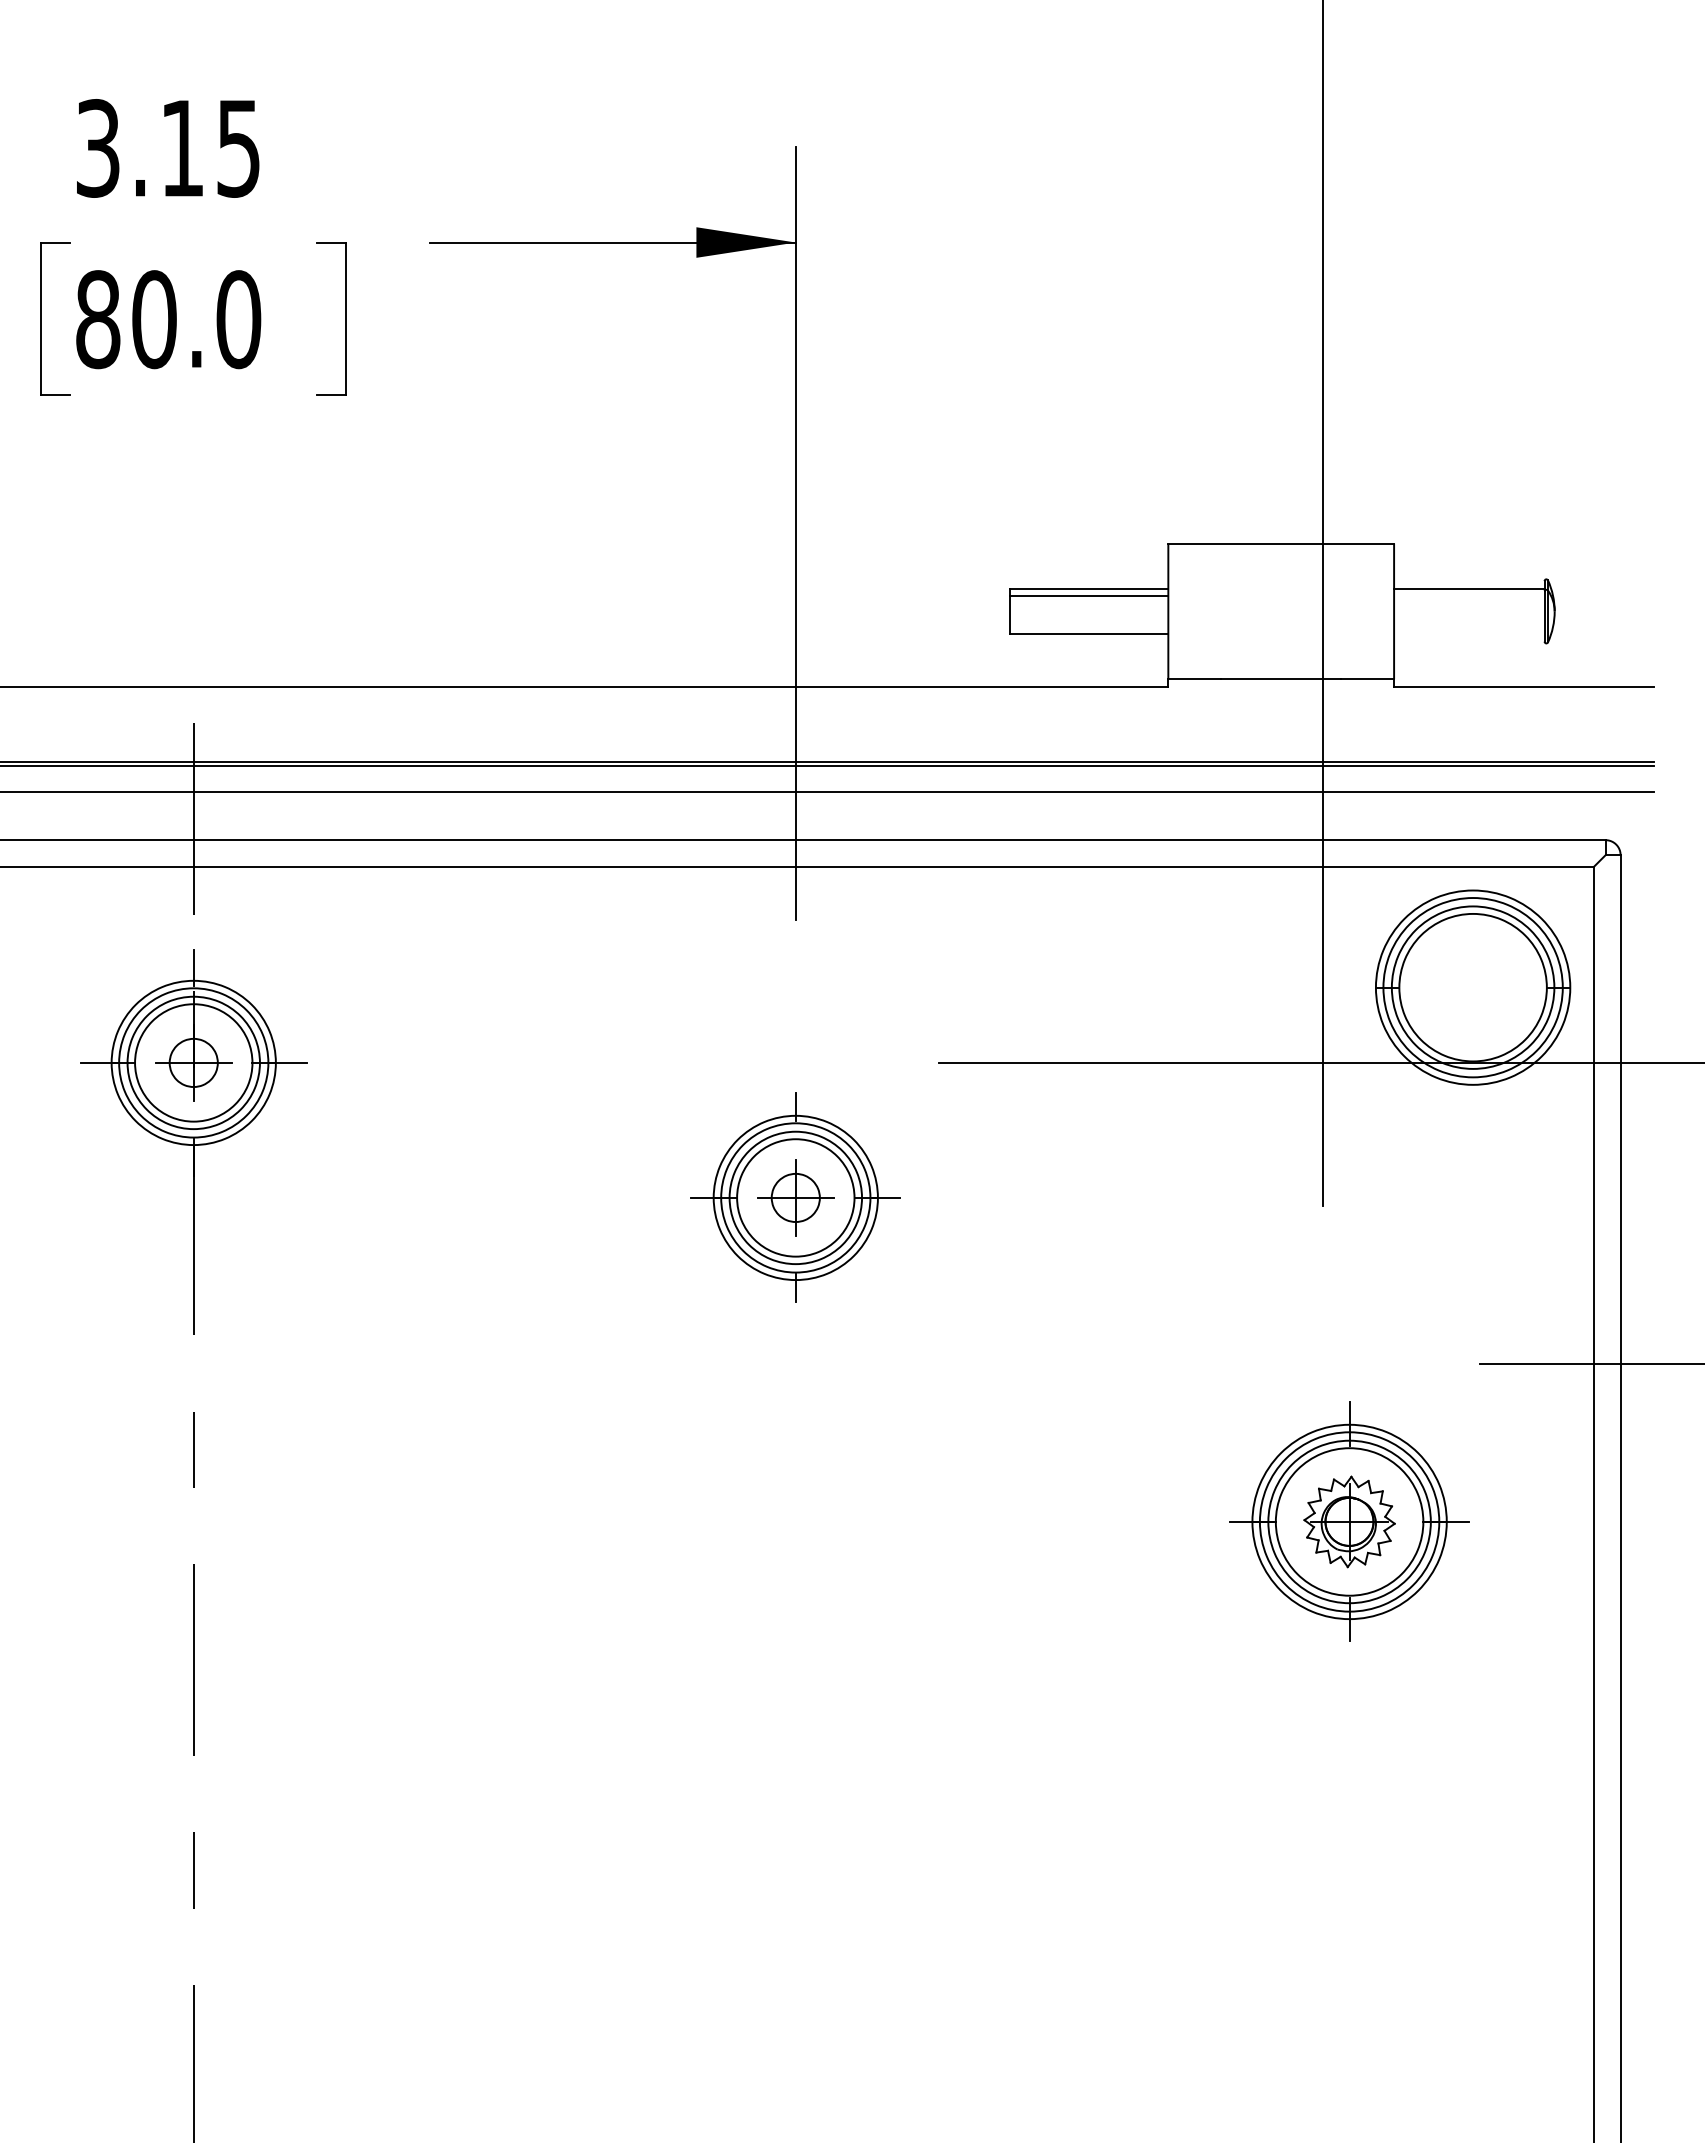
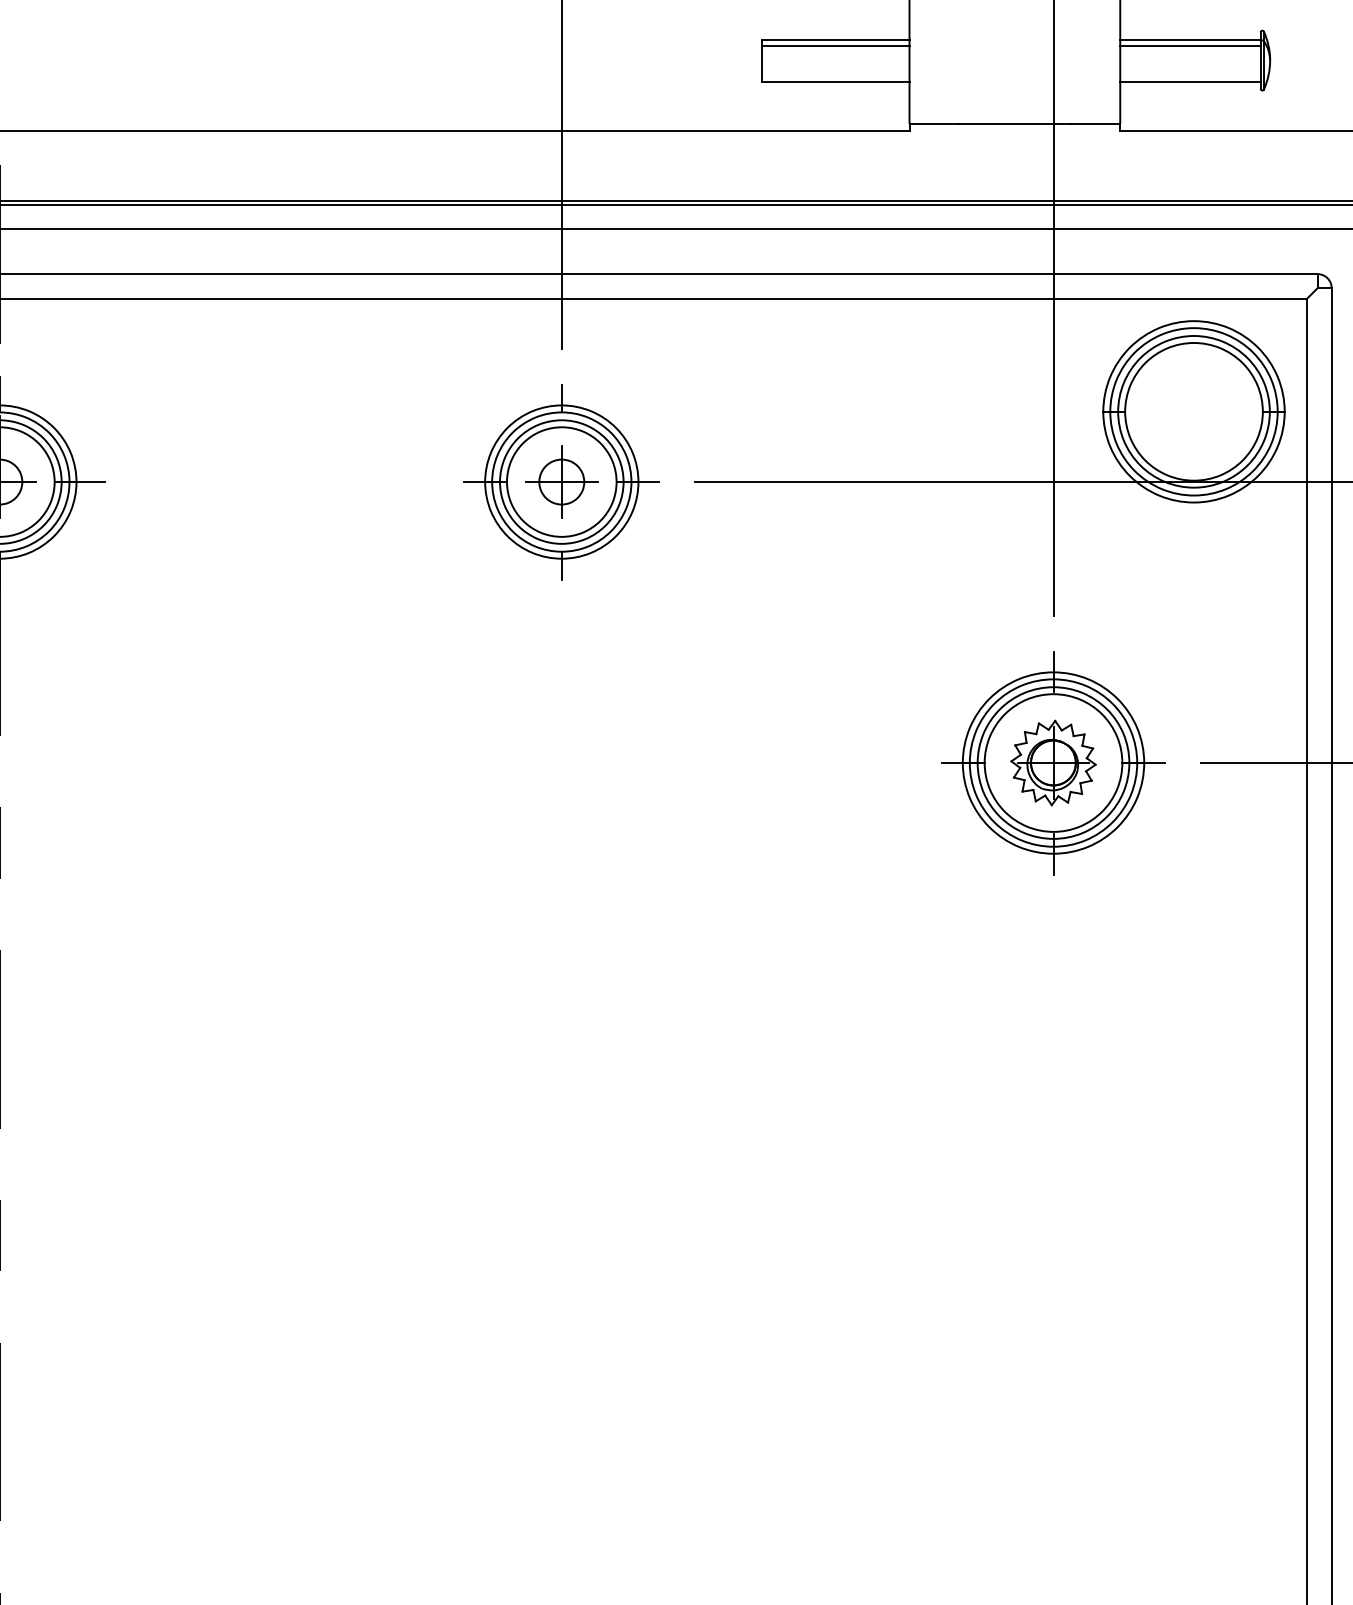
line: (1469, 596) -> (1190, 46), added
line: (1469, 633) -> (1190, 81), added
part: (795, 1197) -> (561, 481), moved
part: (1349, 1521) -> (1053, 762), moved

